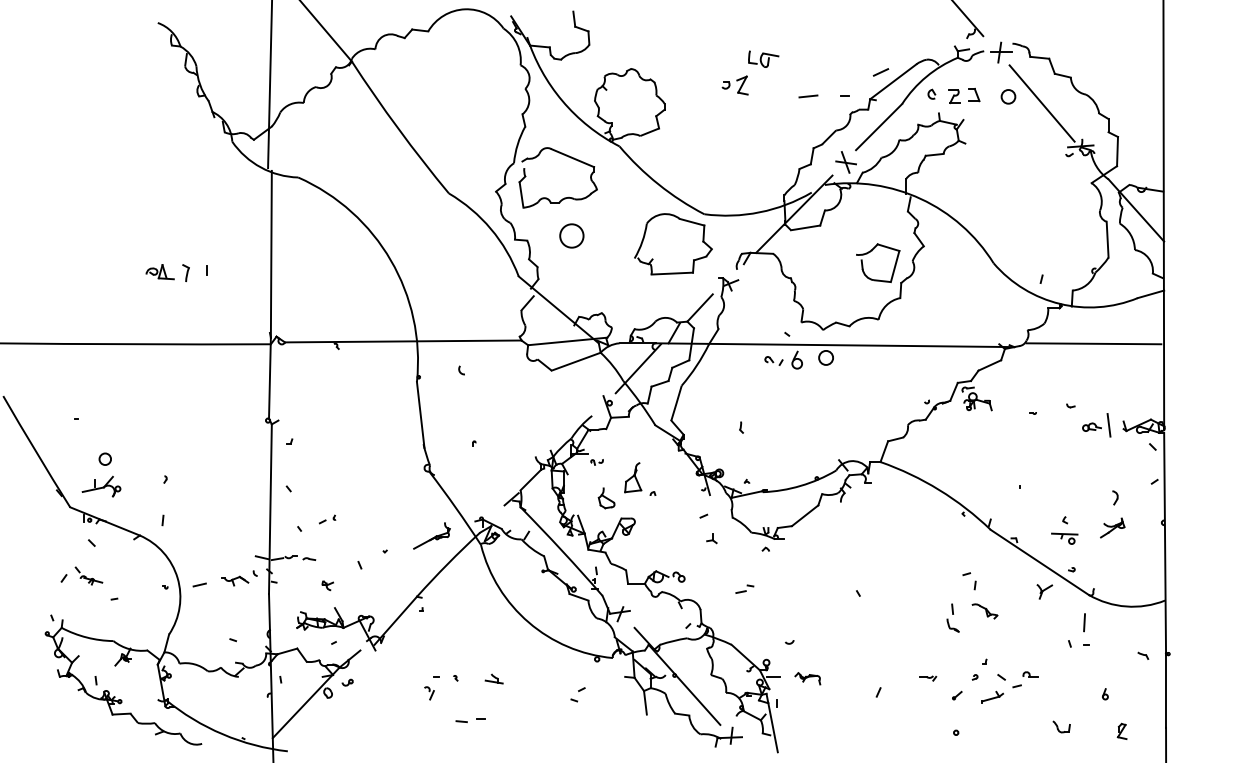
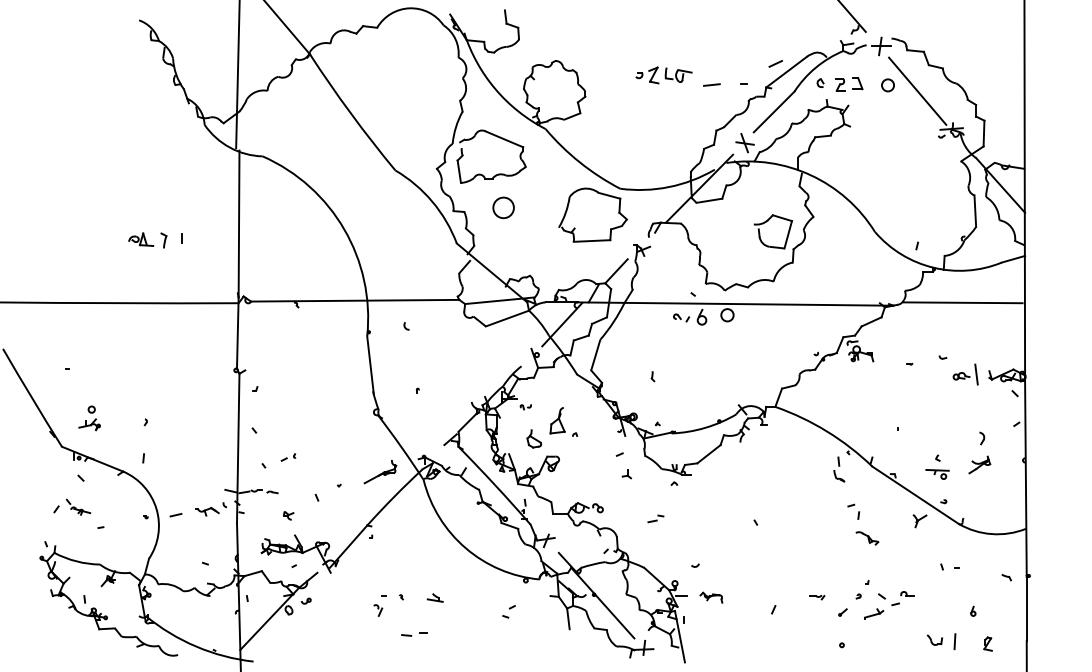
part: (763, 58) -> (678, 74), moved
part: (101, 474) -> (89, 417), size x0.62
part: (952, 617) -> (838, 468), moved
line: (1084, 622) -> (954, 641), moved

